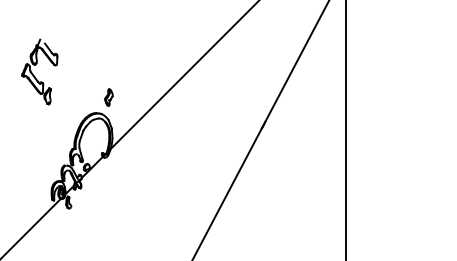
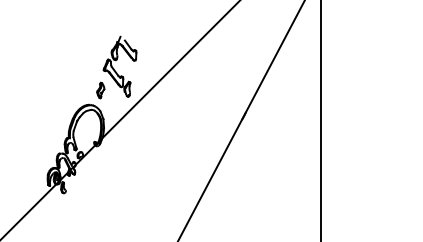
part: (33, 73) -> (114, 68), moved

